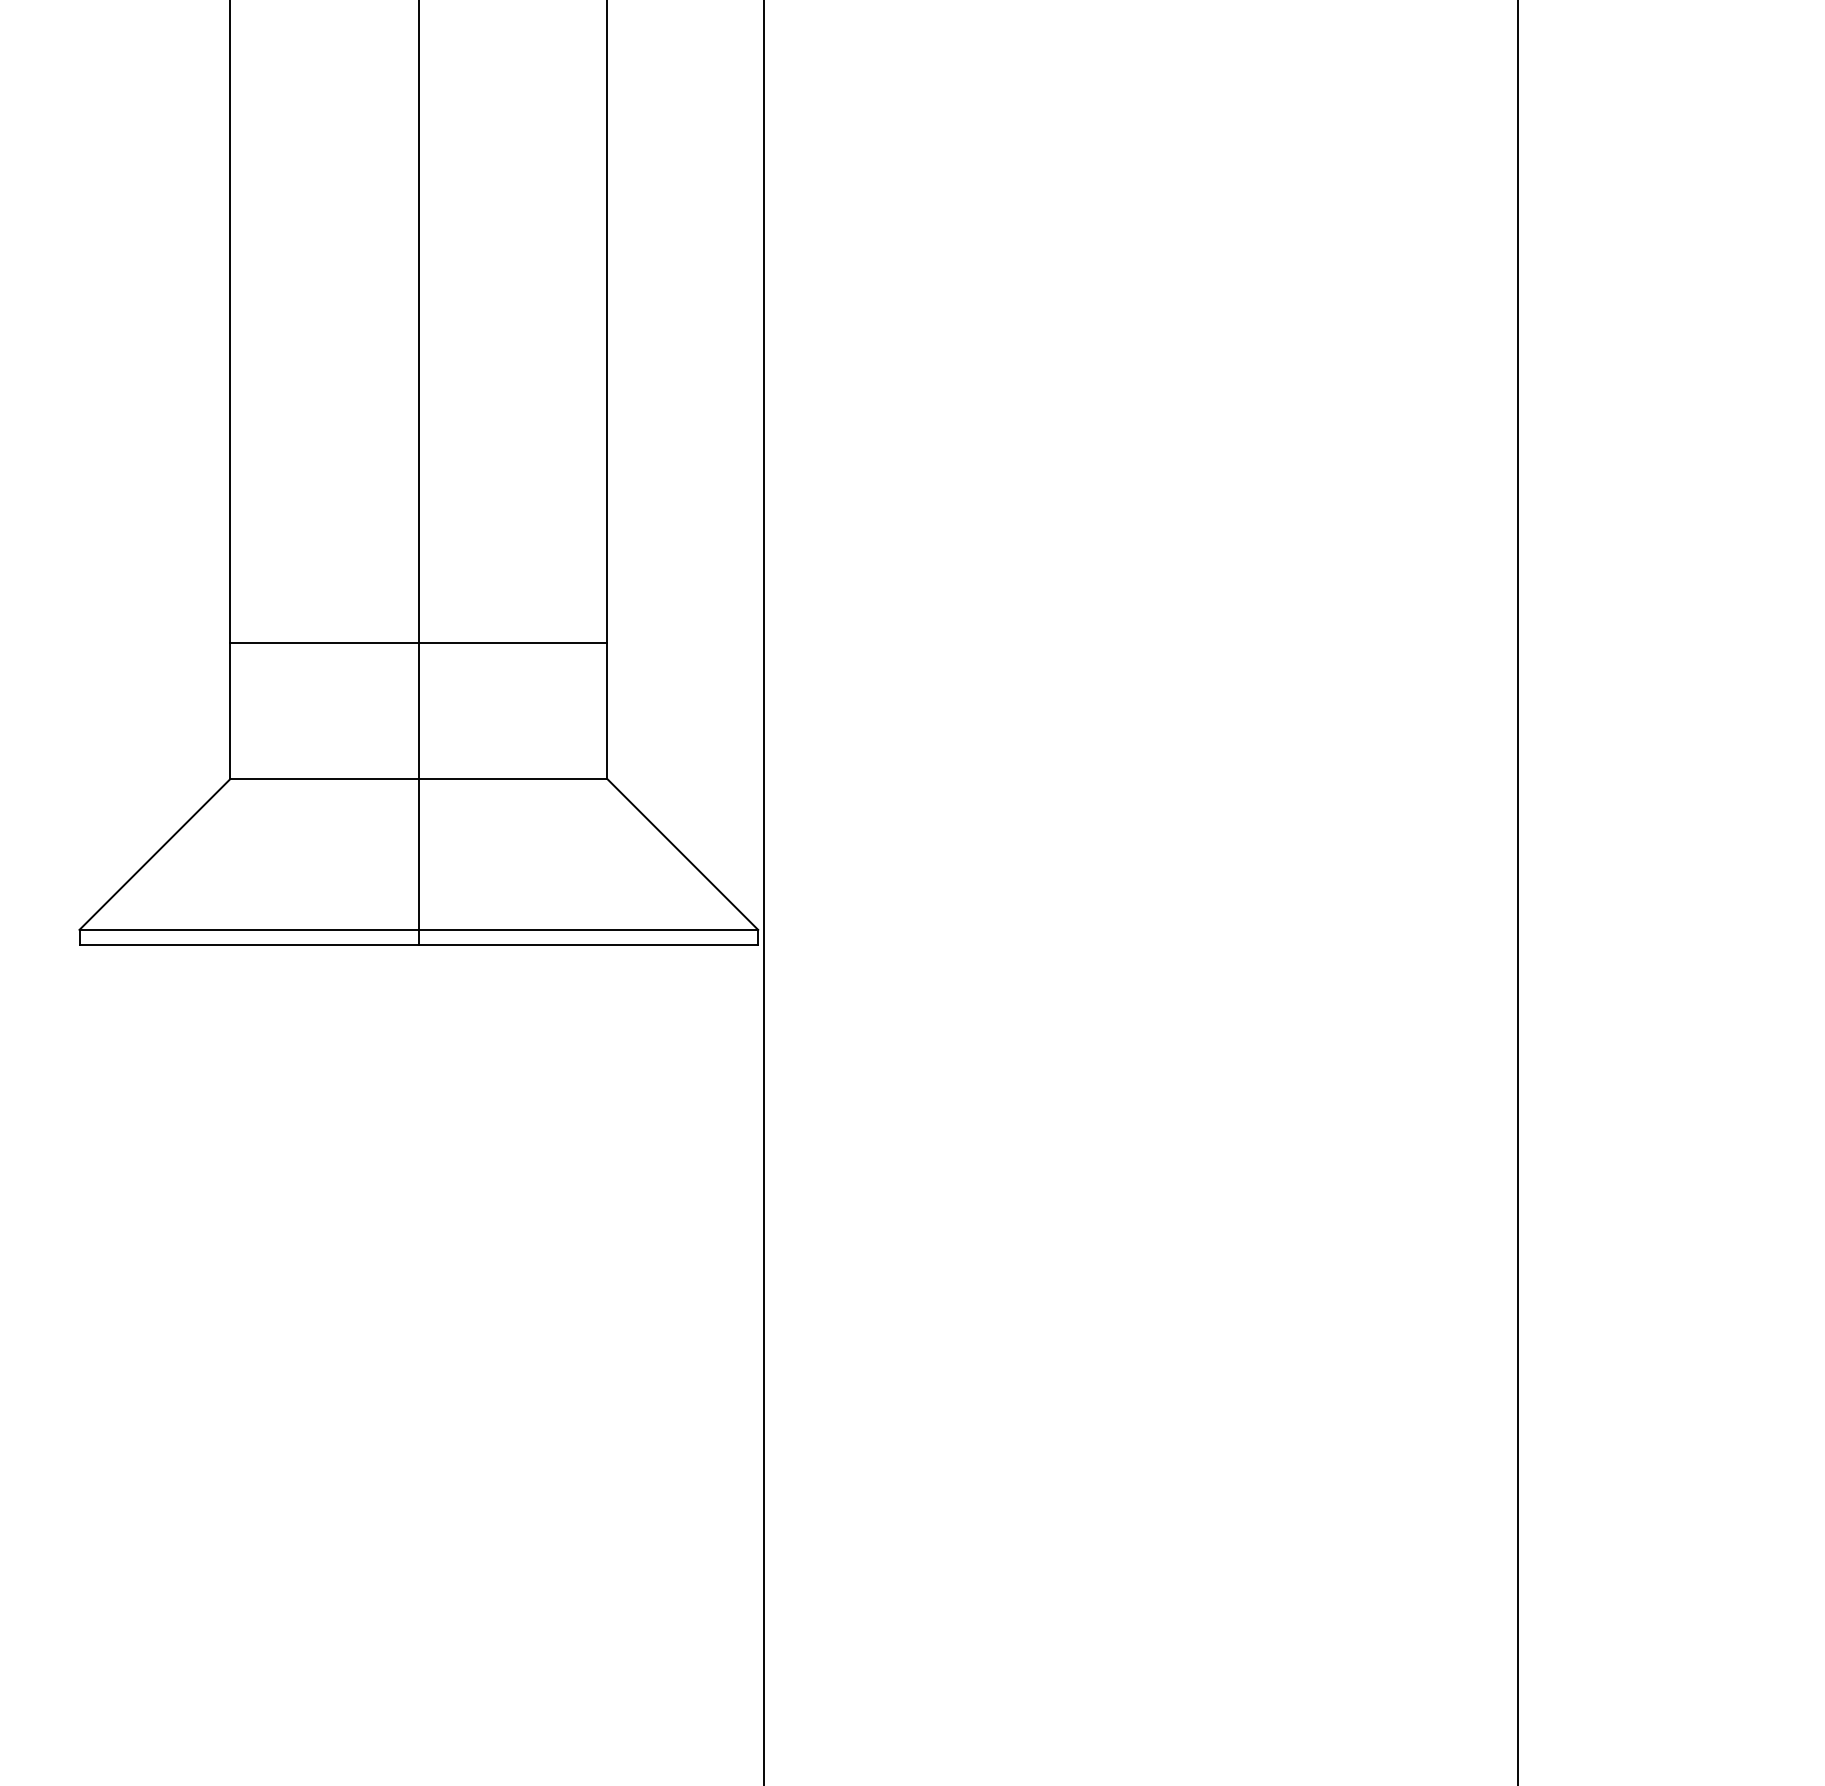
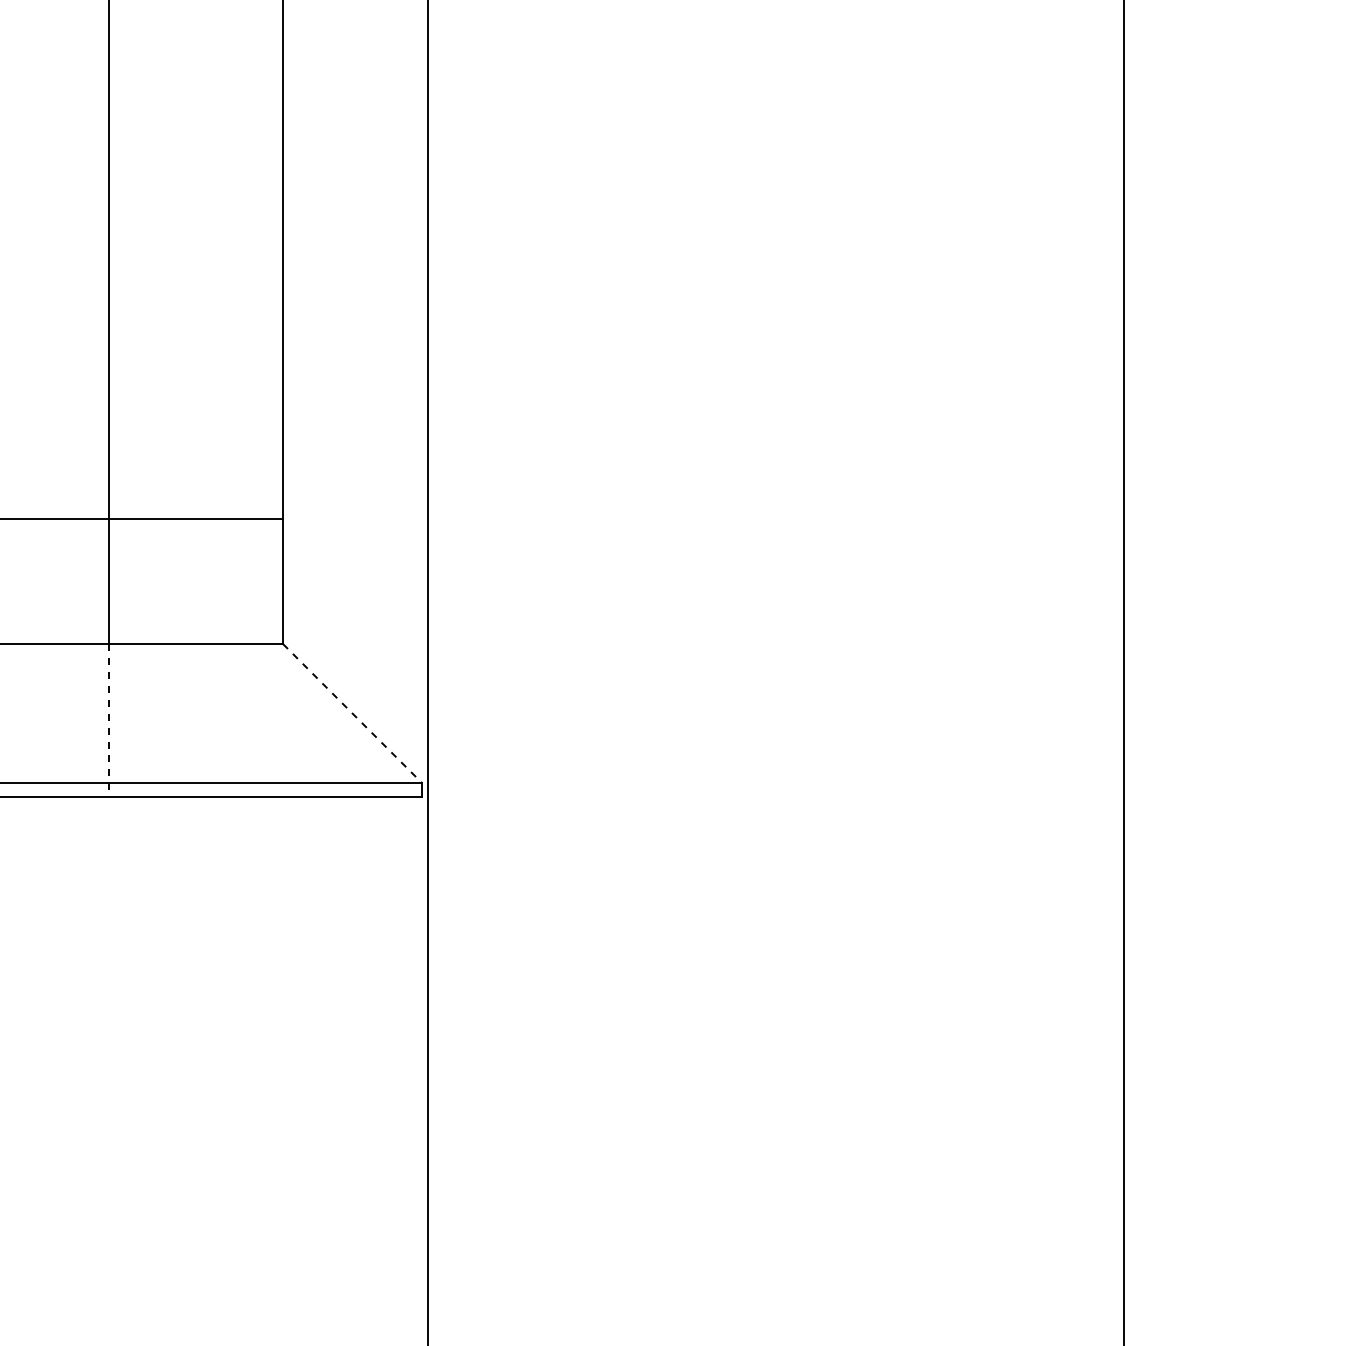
line: (682, 854) -> (352, 713), solid -> dashed
line: (418, 862) -> (108, 721), solid -> dashed

